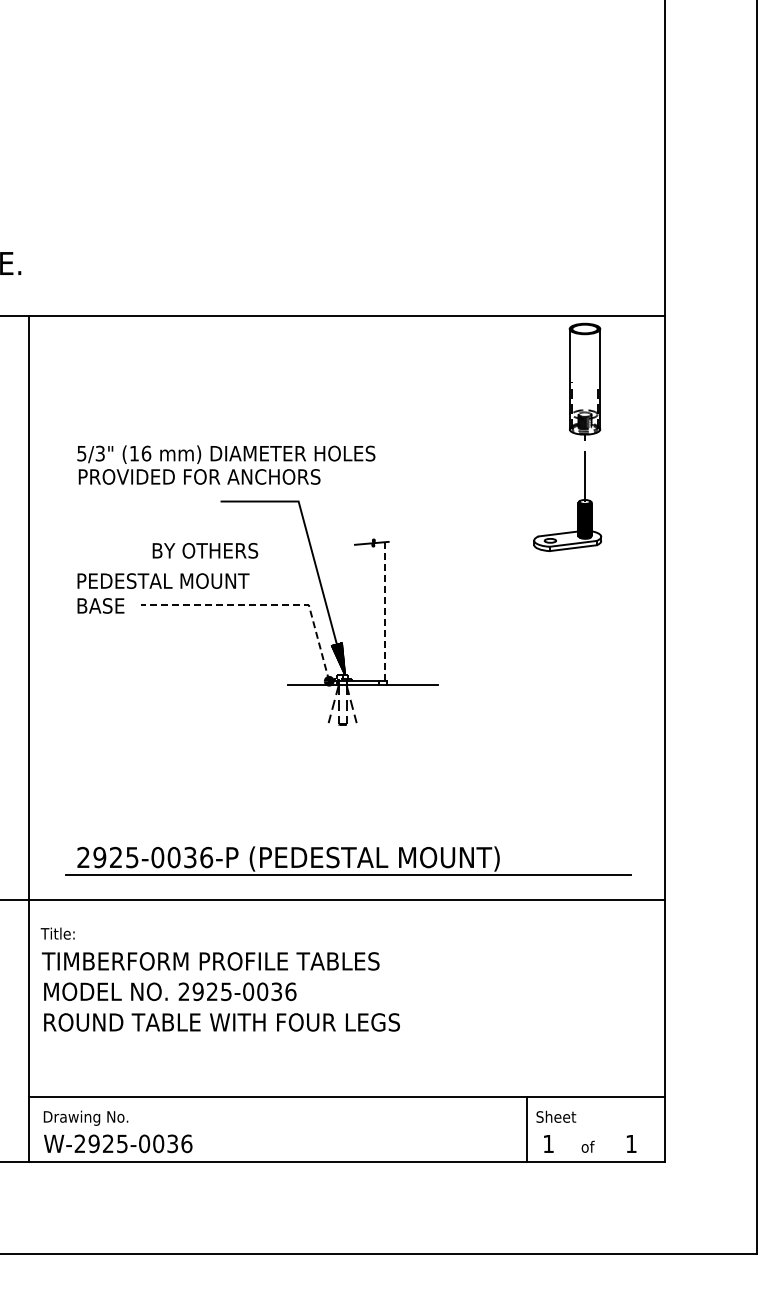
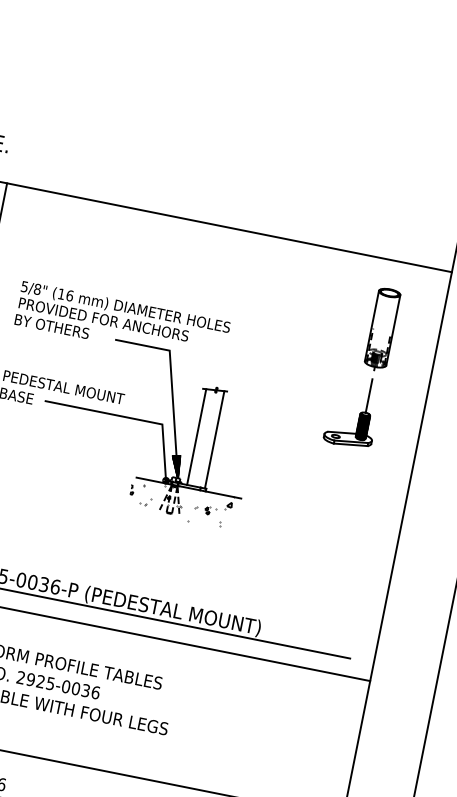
part: (567, 437) -> (362, 366), moved
text: (99, 453) -> (37, 289), 5/3" -> 5/8"
text: (205, 550) -> (52, 326), moved
line: (264, 604) -> (131, 417), dashed -> solid
line: (384, 611) -> (214, 439), dashed -> solid
line: (359, 612) -> (196, 436), added
hatch: (355, 707) -> (180, 502), added

